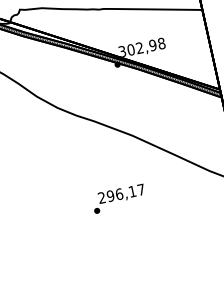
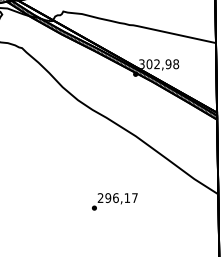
text: (118, 198) -> (114, 201), moved

